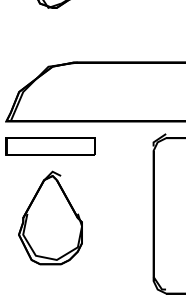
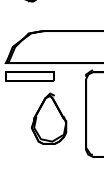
part: (49, 217) -> (48, 118), moved

